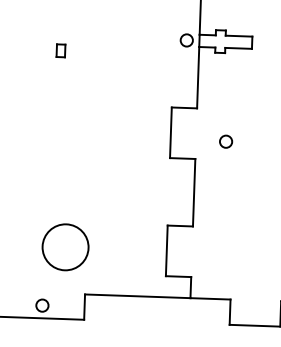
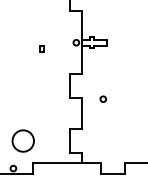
part: (60, 50) -> (41, 48), moved
circle: (224, 140) -> (102, 98), moved

